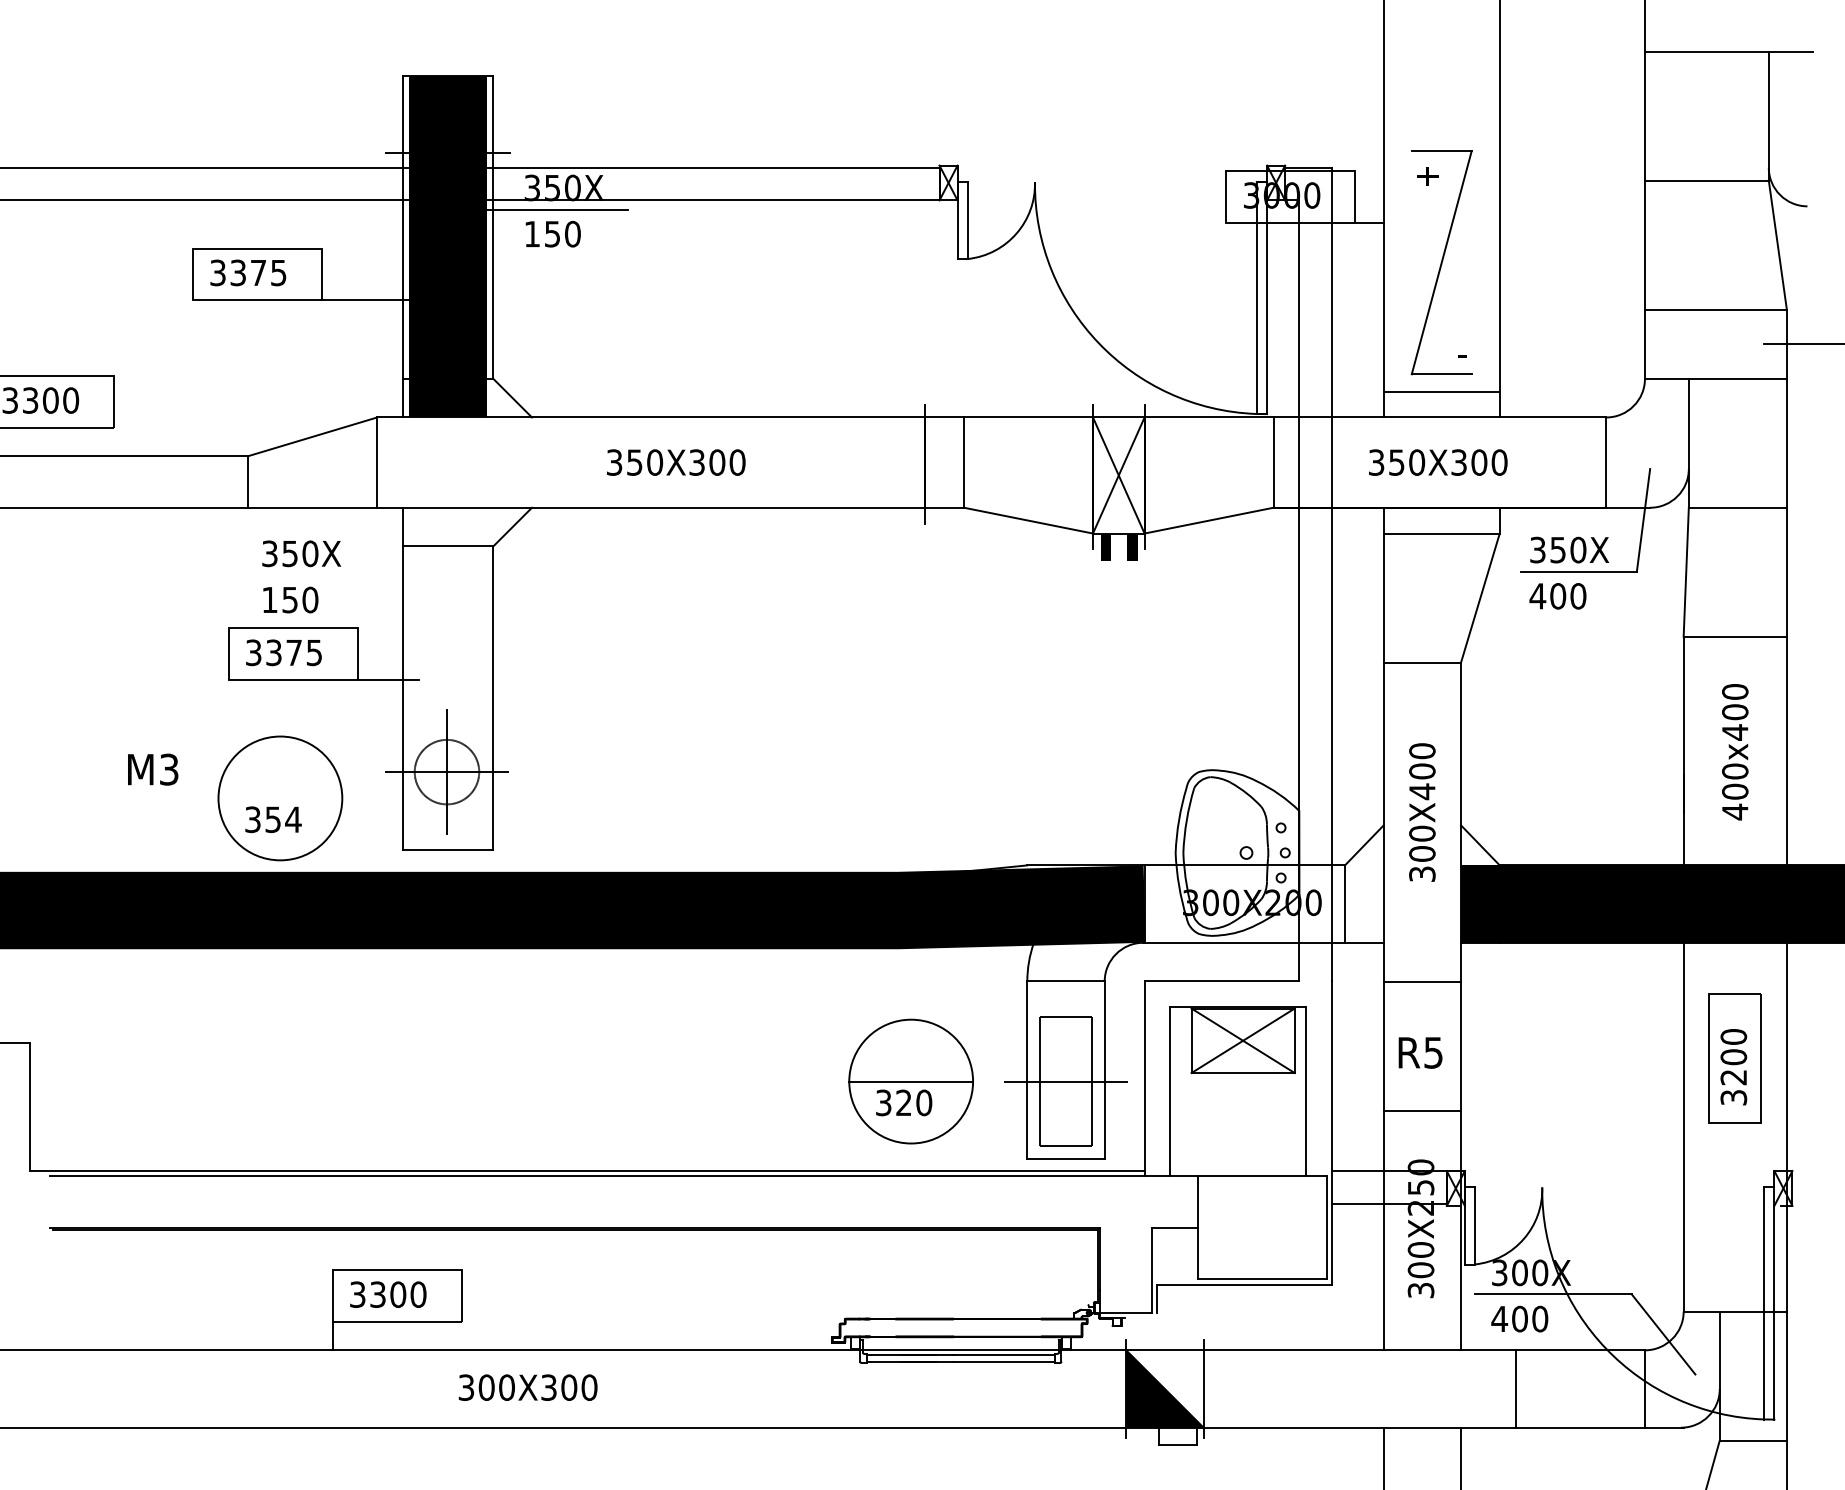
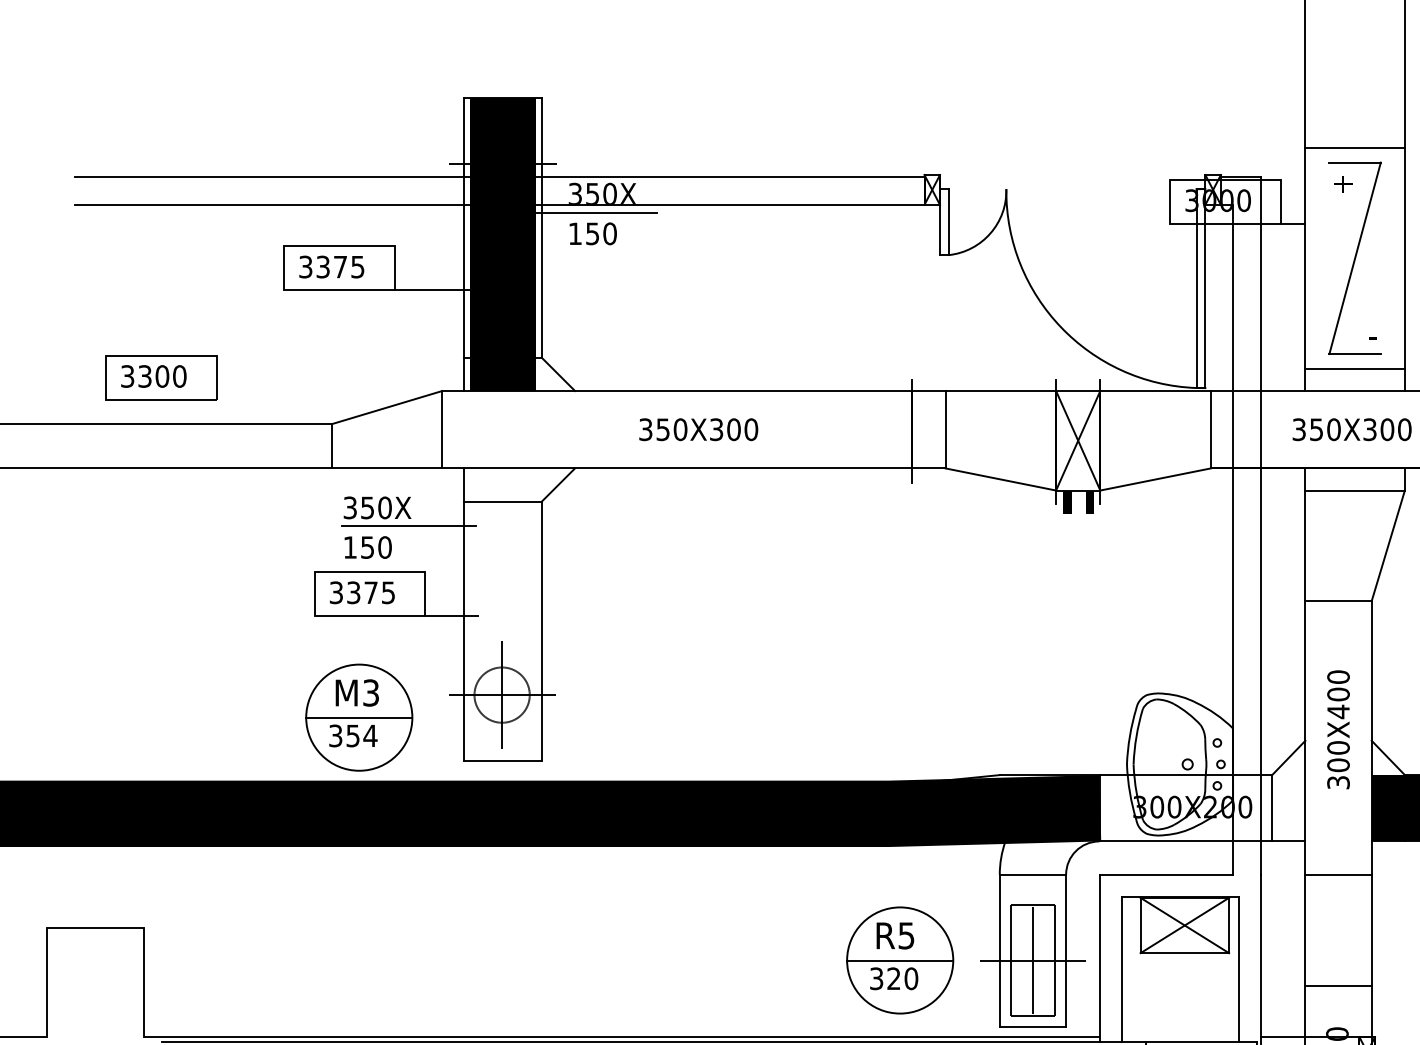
line: (1441, 133) -> (1354, 147), added
line: (337, 575) -> (408, 526), added
text: (153, 769) -> (357, 692), moved
line: (280, 798) -> (359, 717), added
text: (1420, 1052) -> (895, 935), moved
line: (1066, 1081) -> (1033, 960), added

